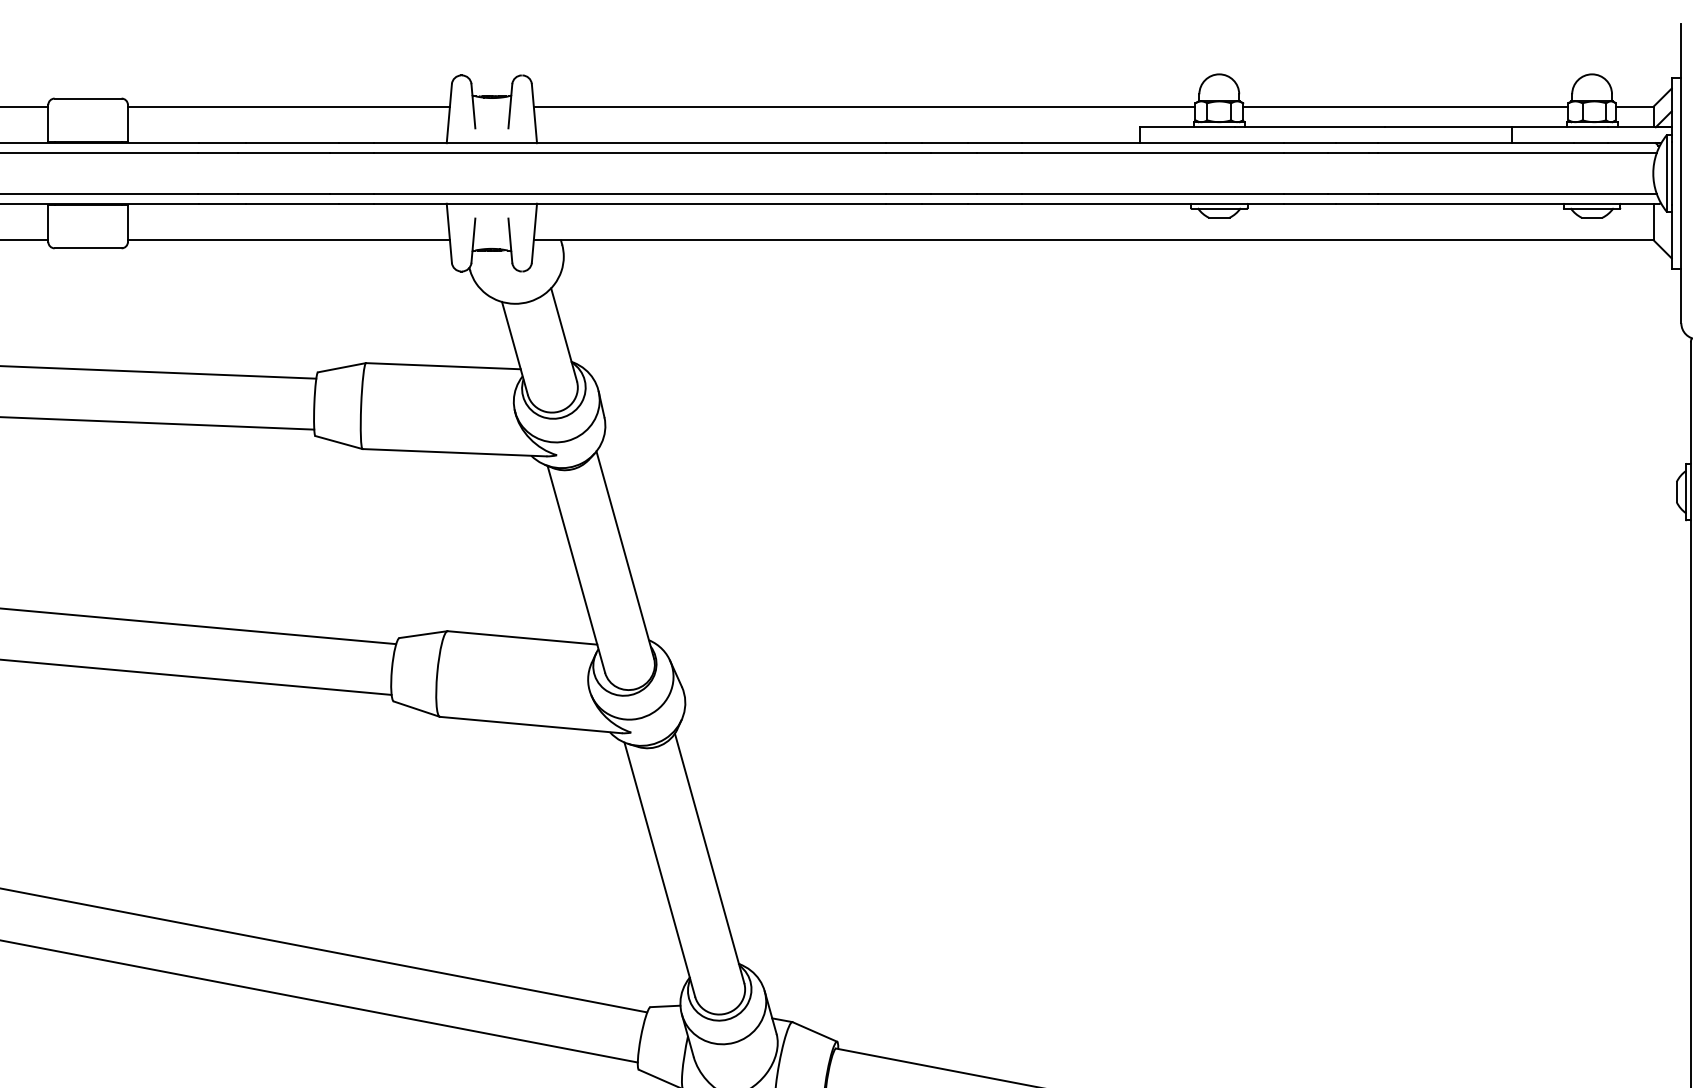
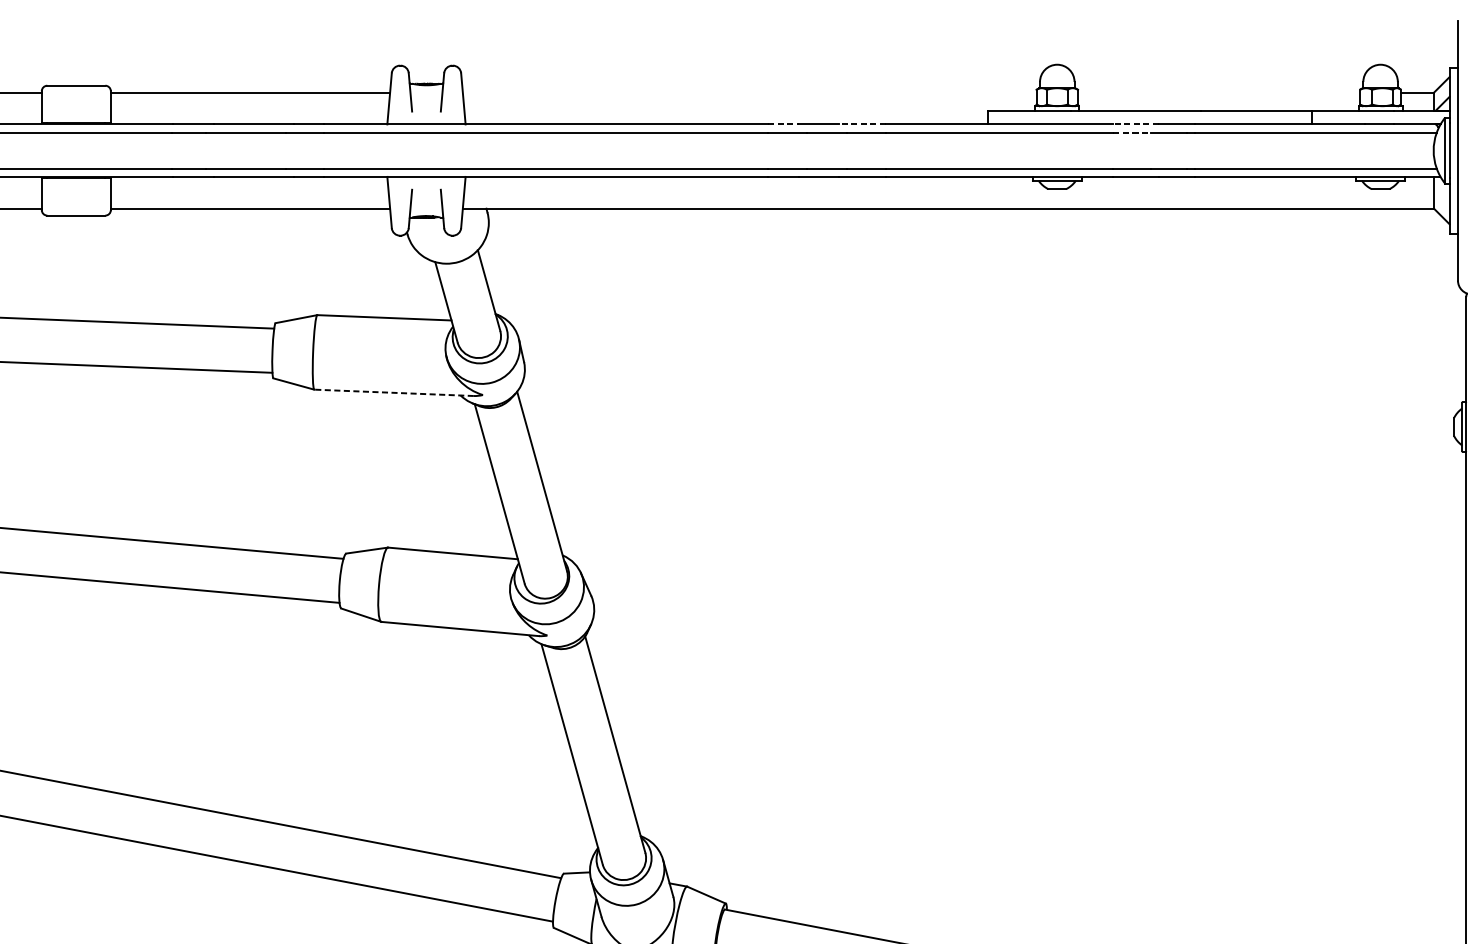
line: (864, 106) -> (749, 92), removed
line: (1405, 106) -> (1218, 92), removed
line: (903, 143) -> (783, 124), solid -> dashed
line: (994, 143) -> (862, 124), solid -> dashed
line: (1309, 143) -> (1135, 124), solid -> dashed
line: (1305, 152) -> (1132, 132), solid -> dashed
line: (454, 452) -> (394, 392), solid -> dashed

